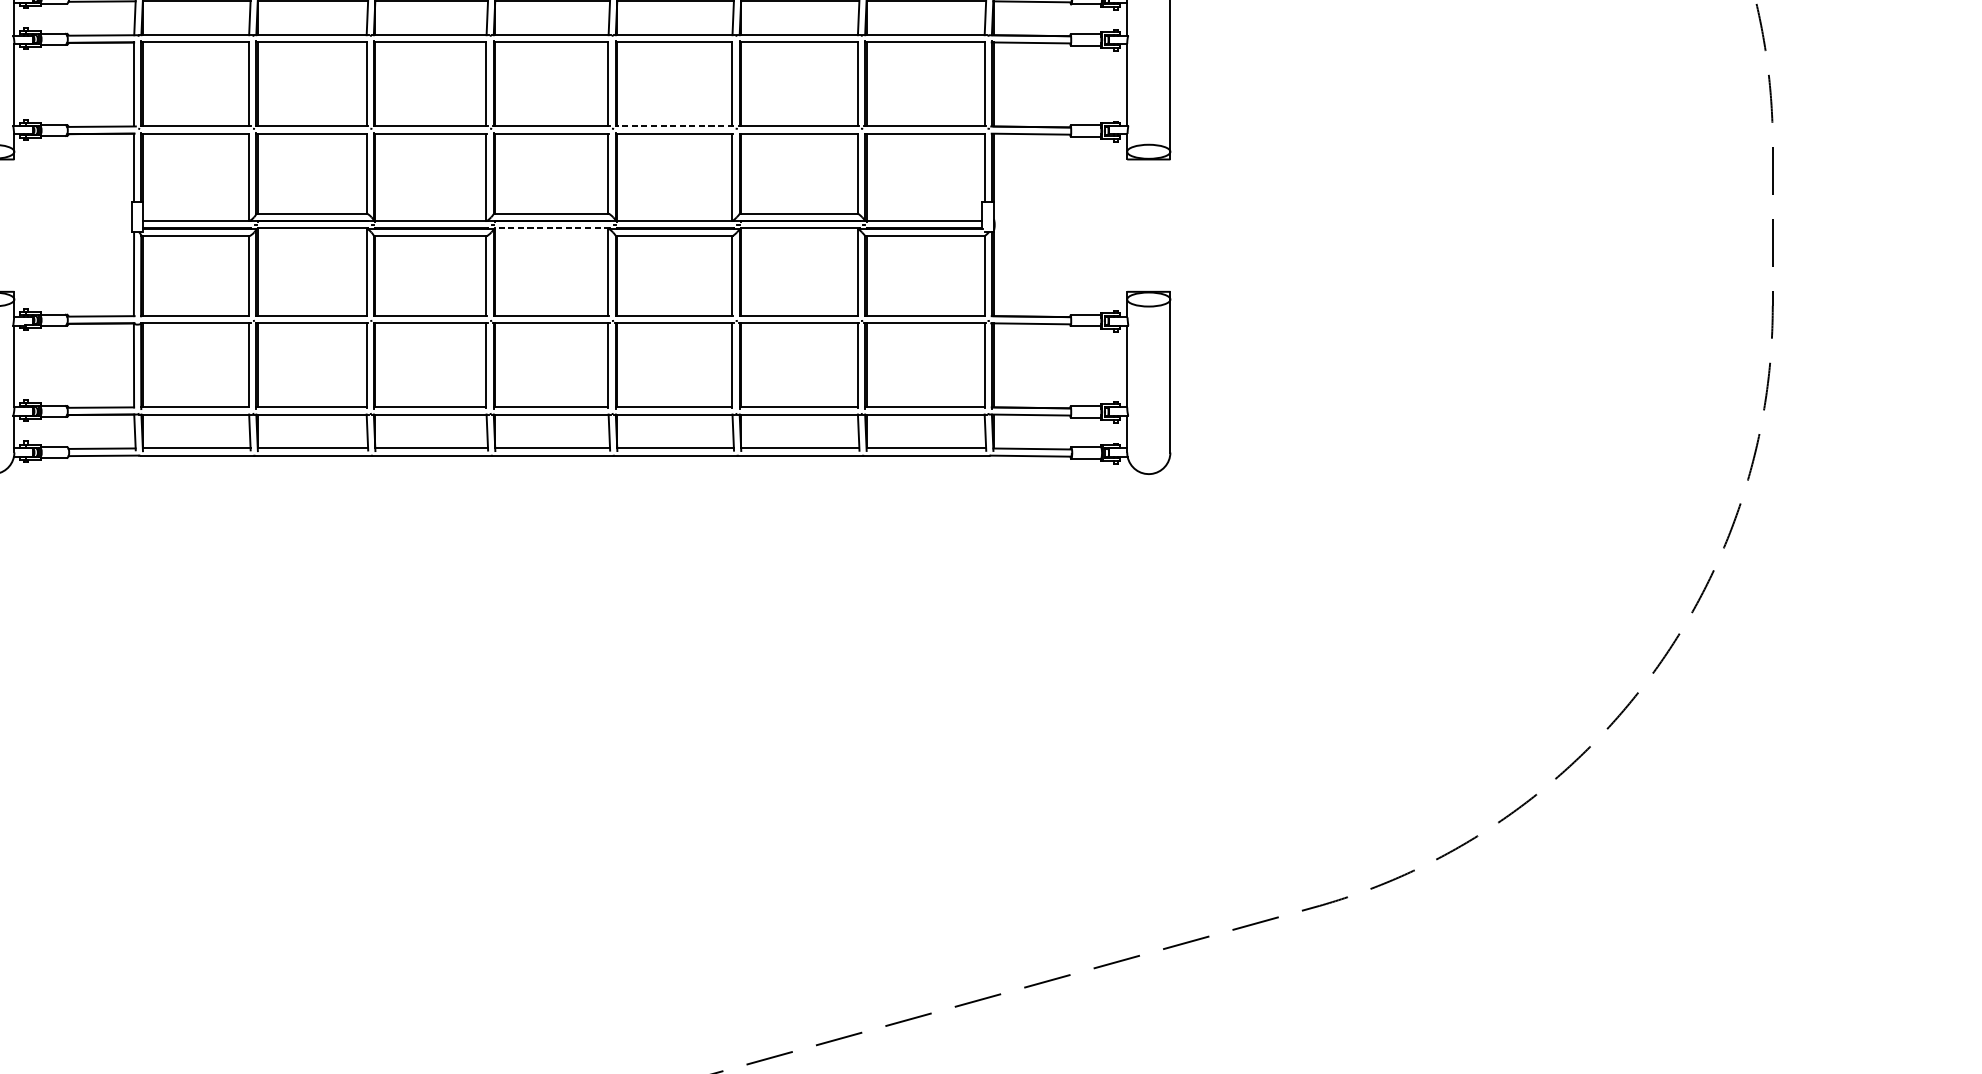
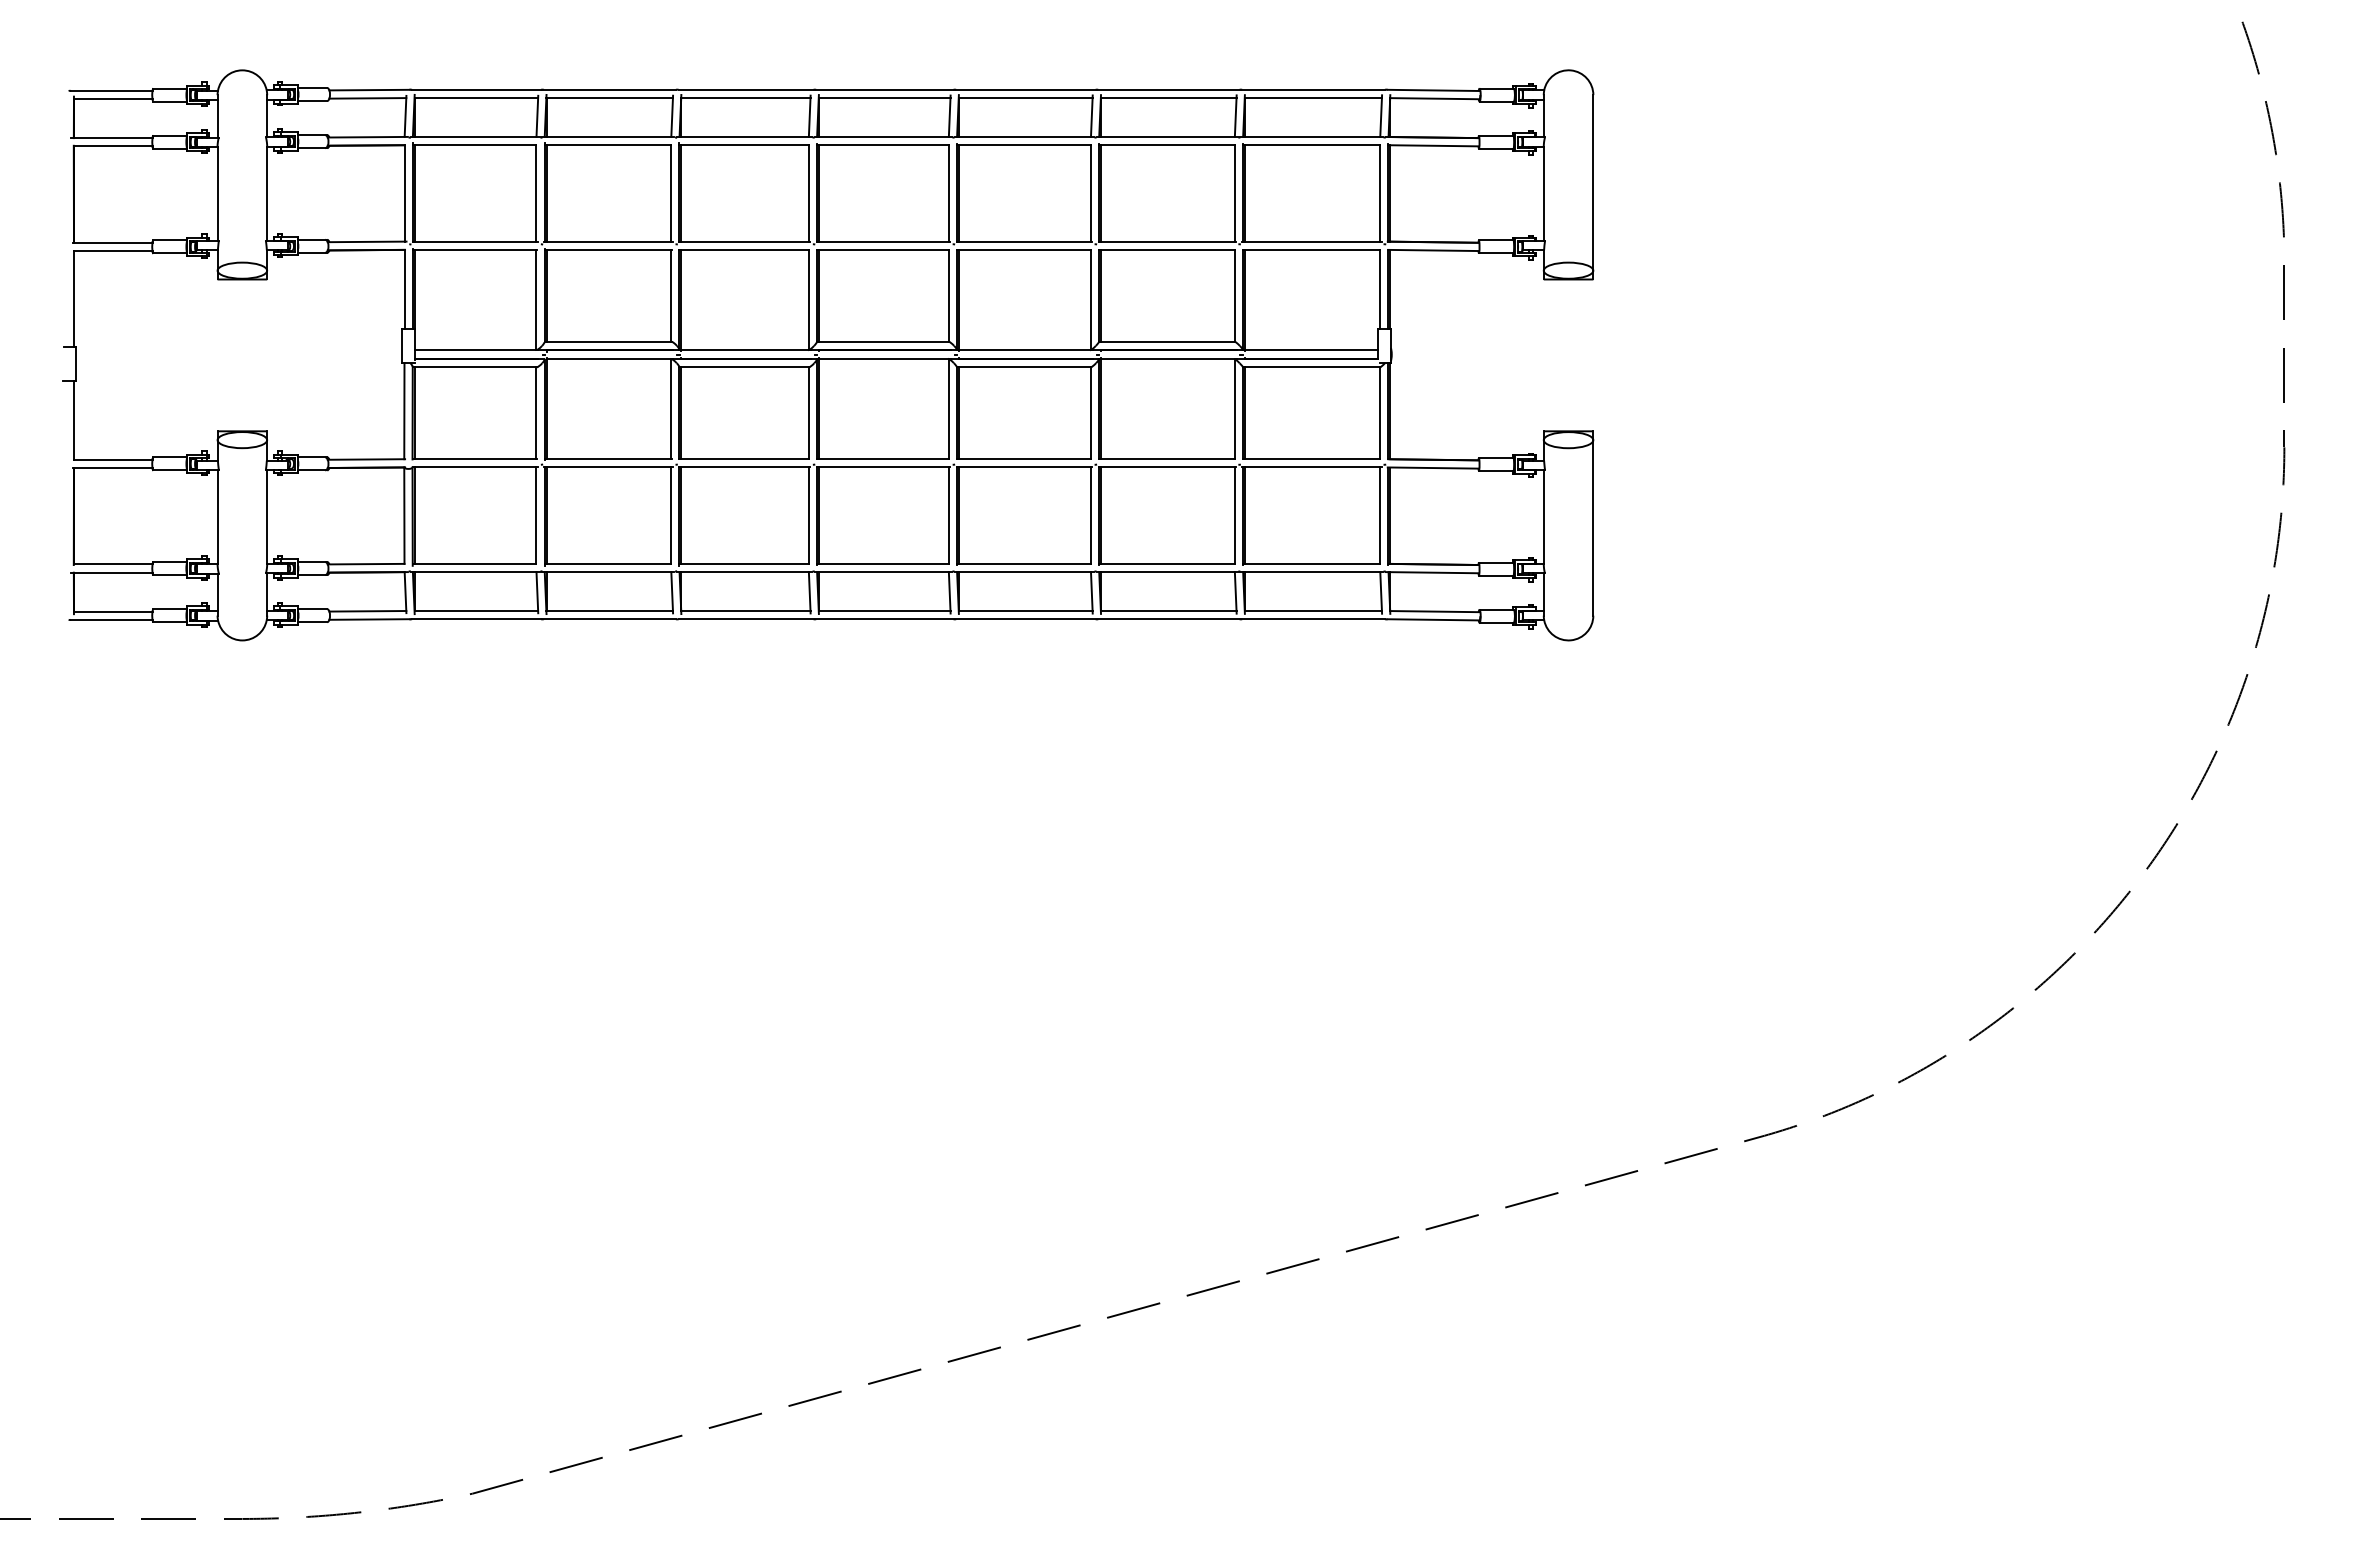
line: (674, 126) -> (1024, 241), dashed -> solid
line: (552, 228) -> (884, 358), dashed -> solid

